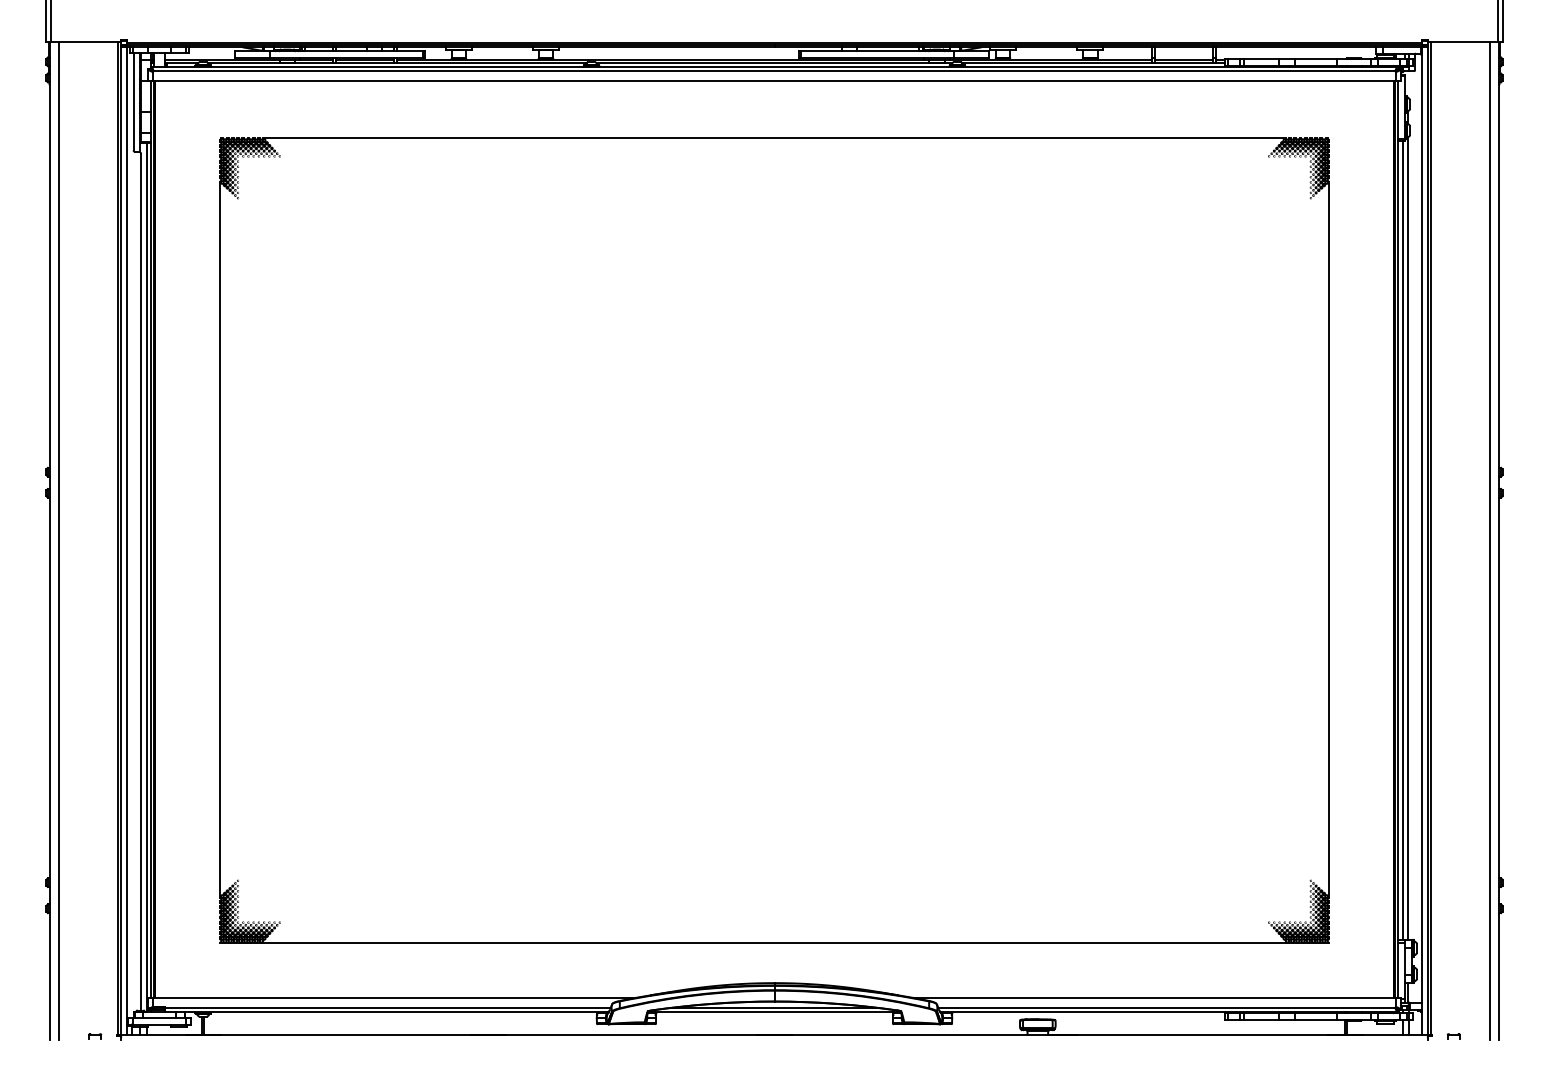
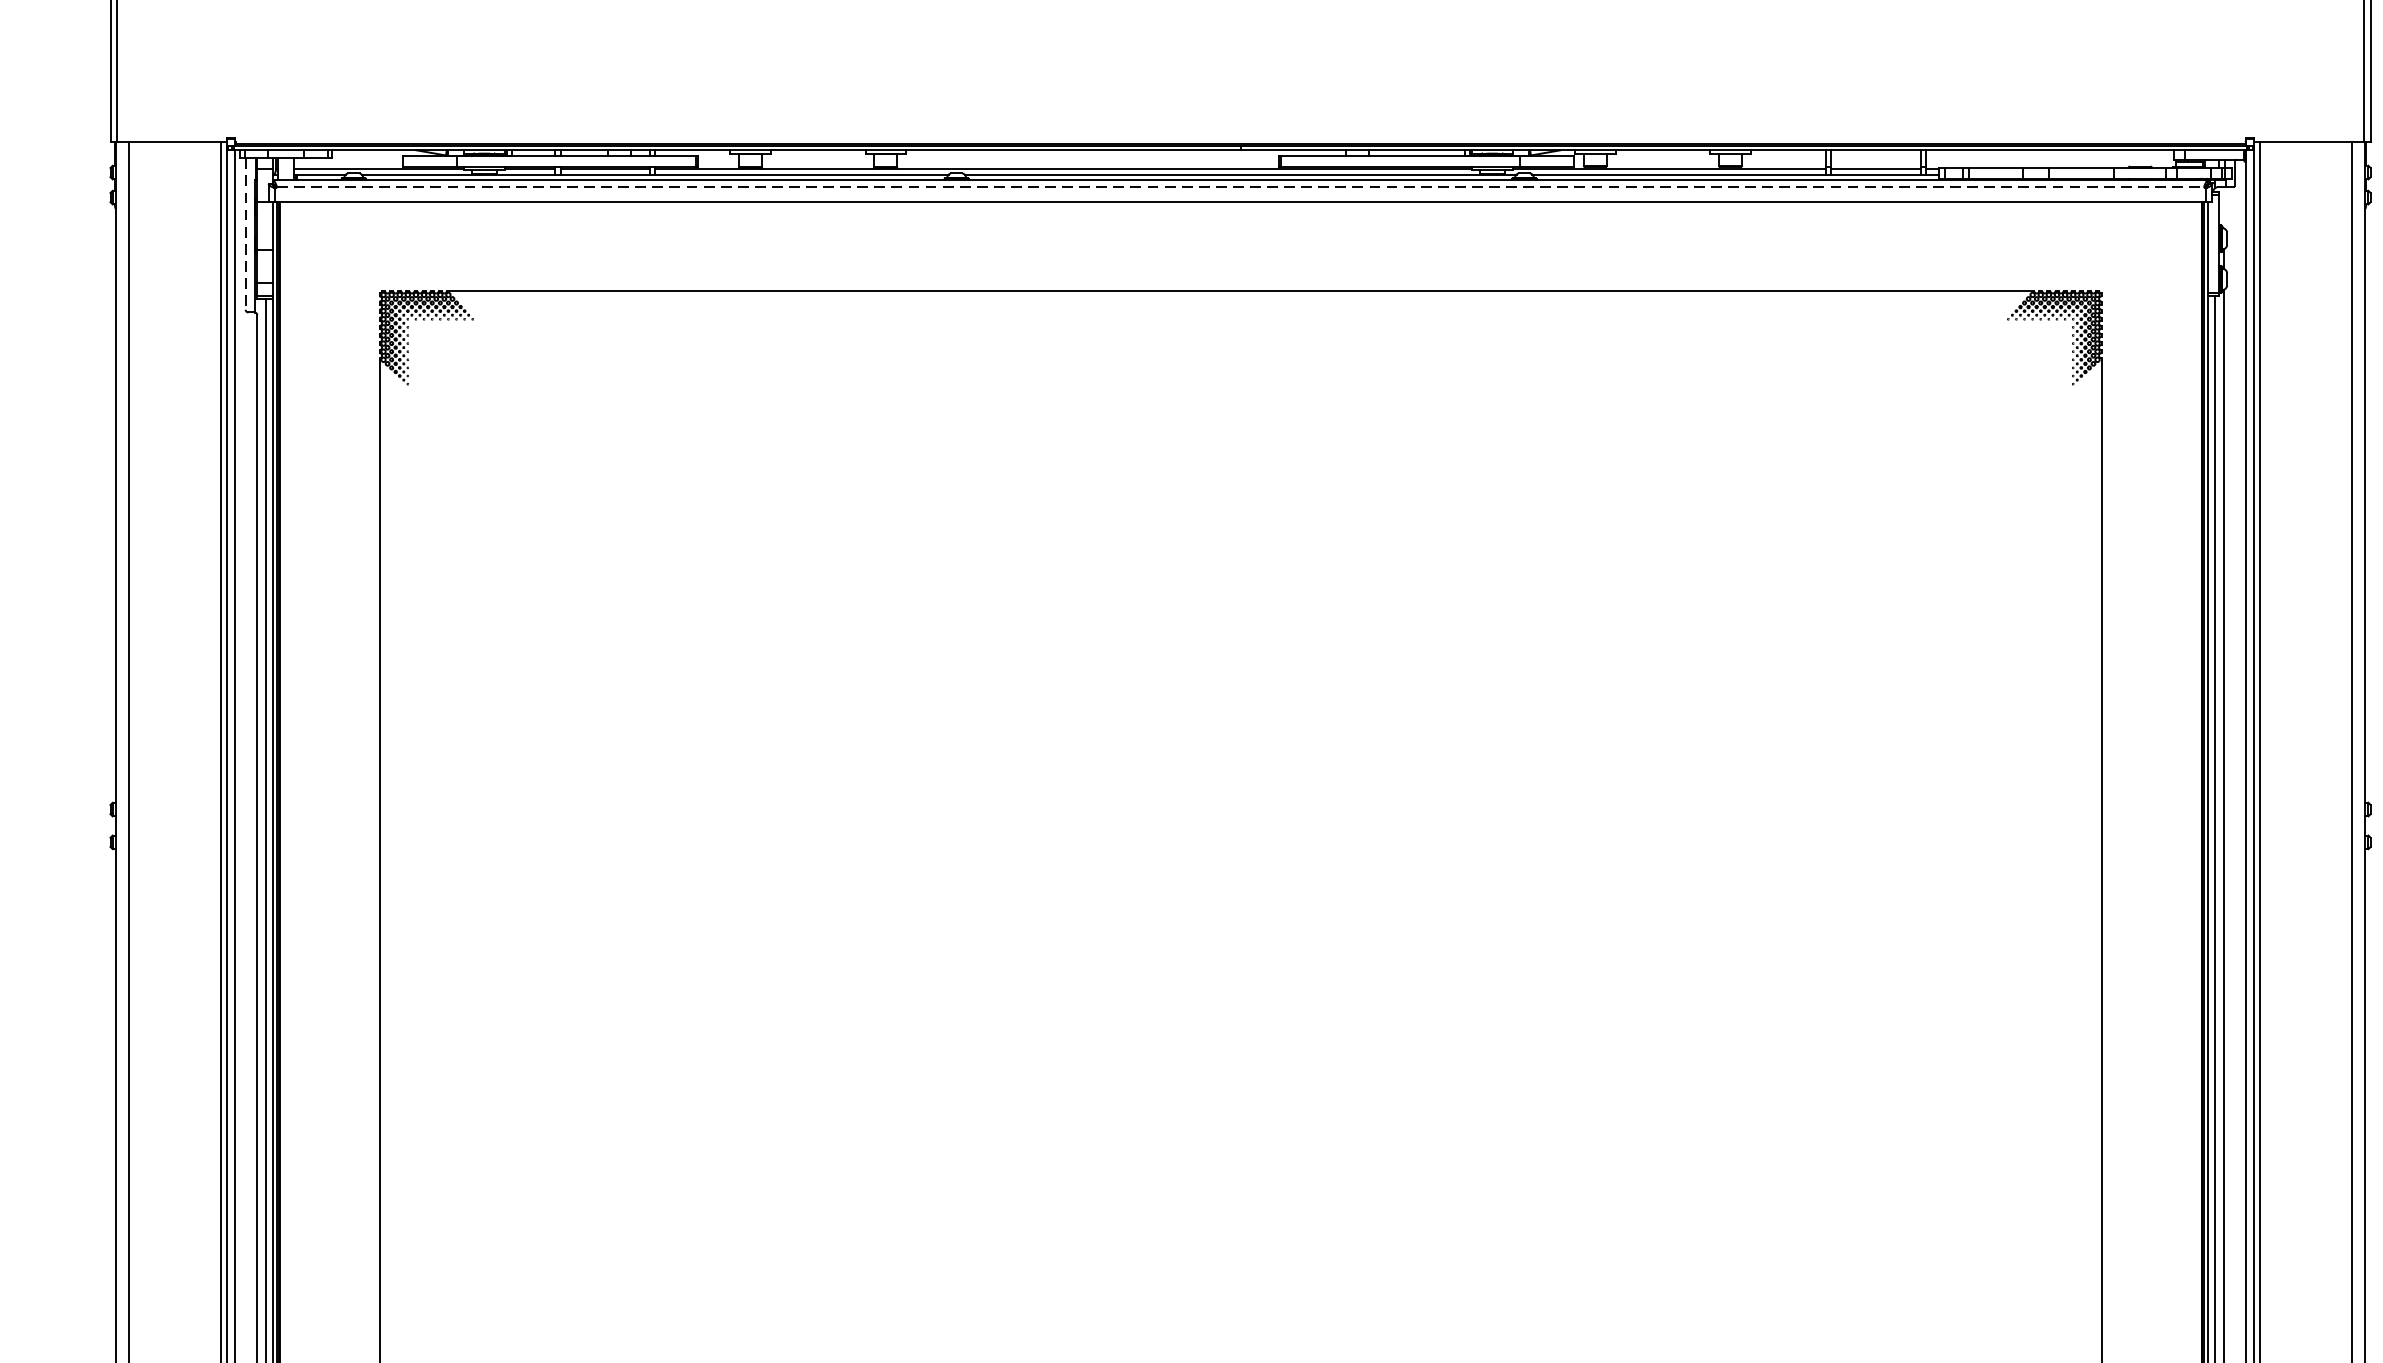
line: (774, 71) -> (1240, 187), solid -> dashed
line: (133, 101) -> (245, 234), solid -> dashed

